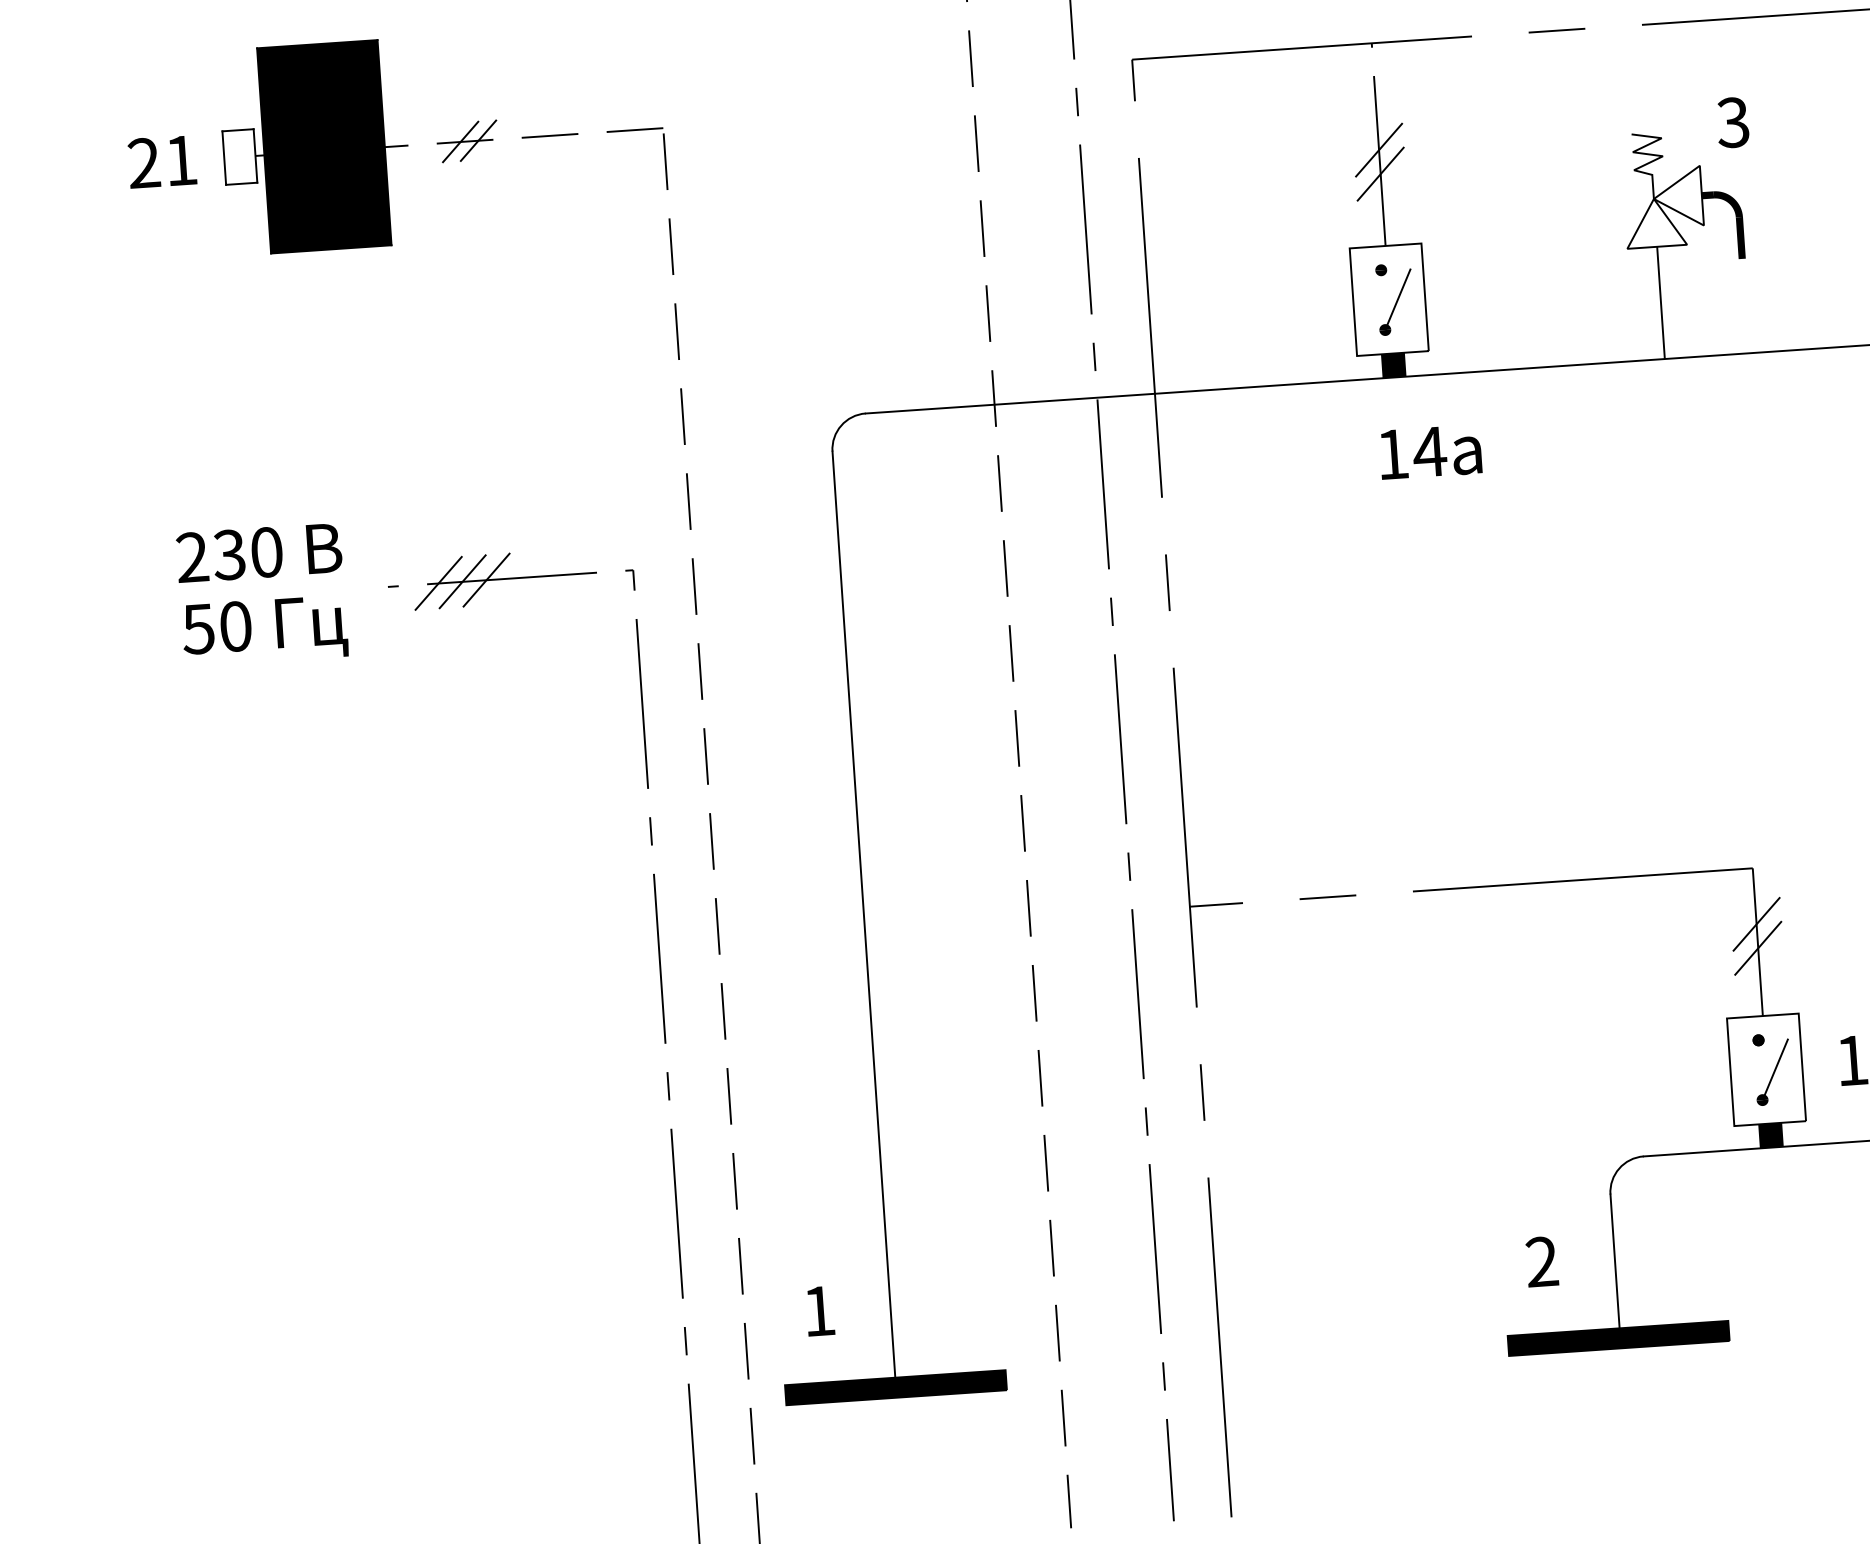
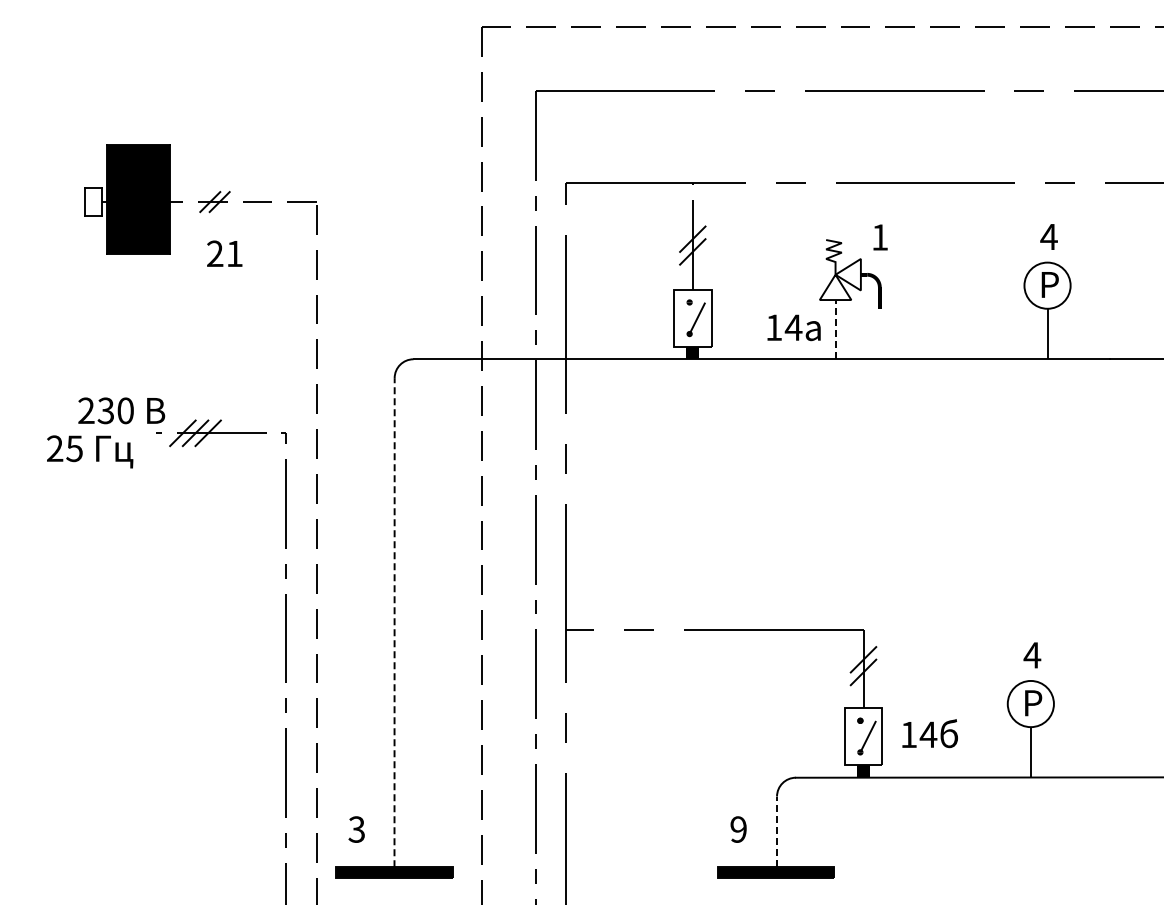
text: (1732, 122) -> (879, 237), 3 -> 1
text: (161, 161) -> (224, 253), moved
line: (1660, 302) -> (835, 329), solid -> dashed
text: (1429, 451) -> (793, 327), moved
text: (258, 552) -> (121, 410), moved
text: (216, 627) -> (64, 448), 50 -> 25
line: (863, 914) -> (394, 622), solid -> dashed
line: (1615, 1260) -> (777, 831), solid -> dashed
text: (1541, 1261) -> (738, 829), 2 -> 9
text: (818, 1311) -> (356, 829), 1 -> 3

